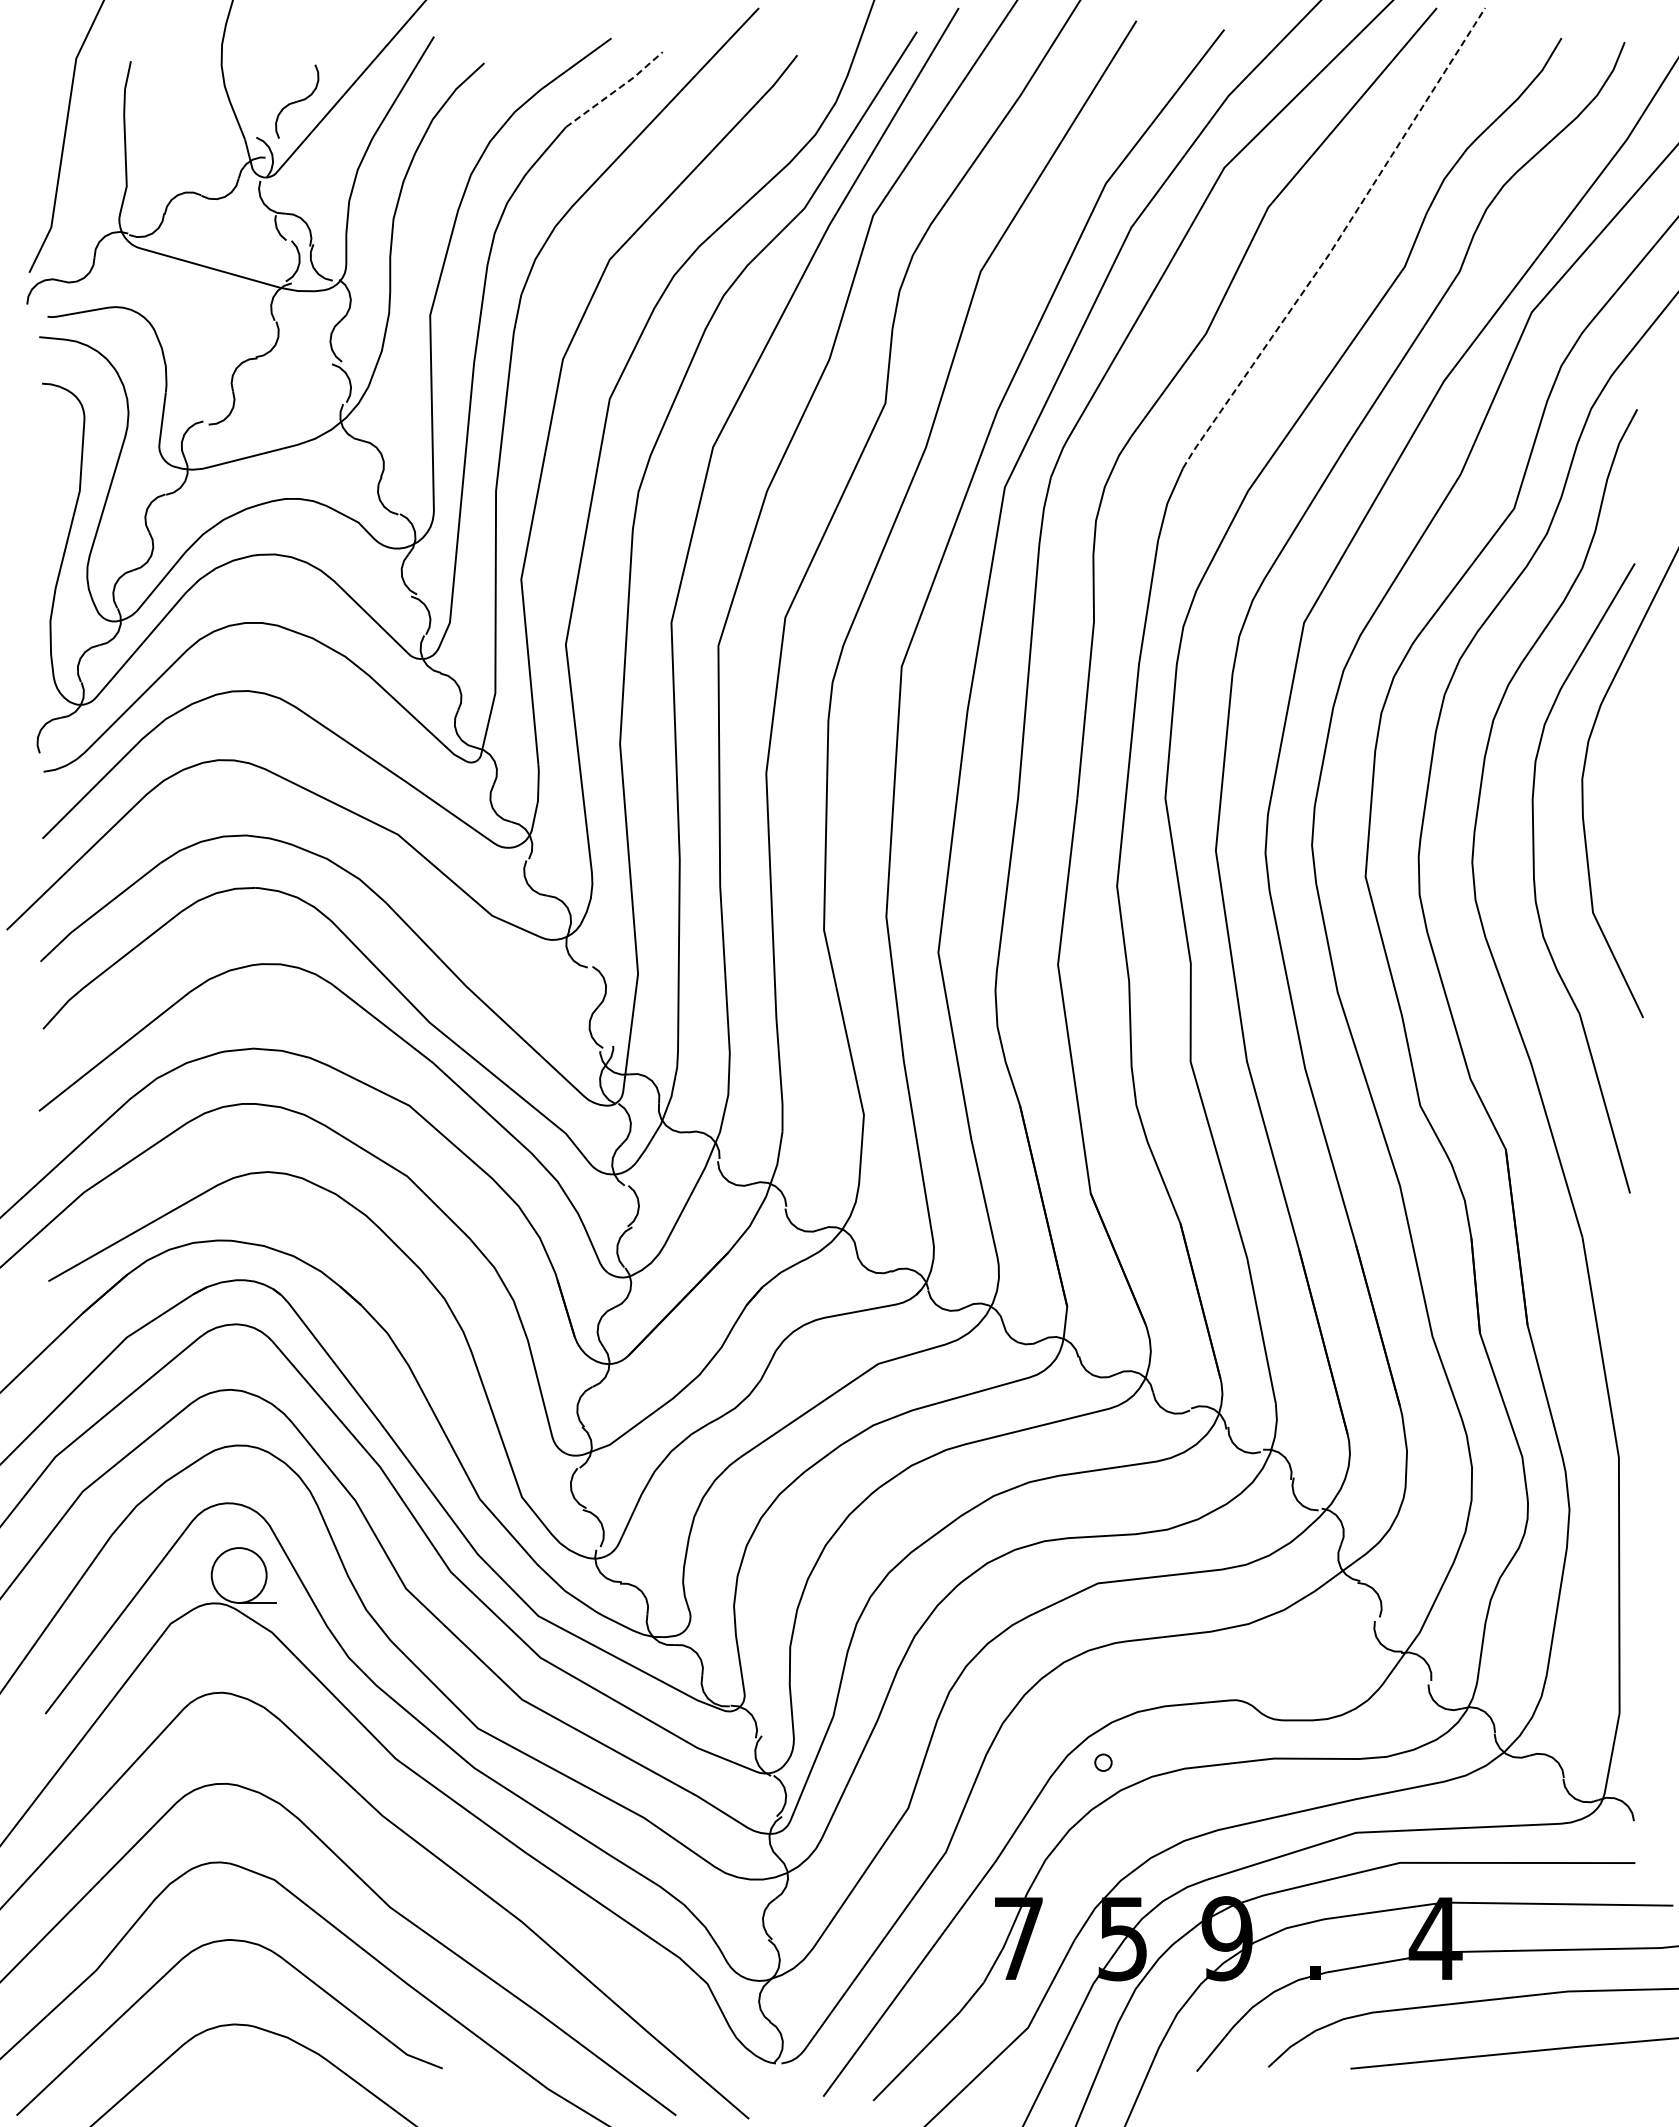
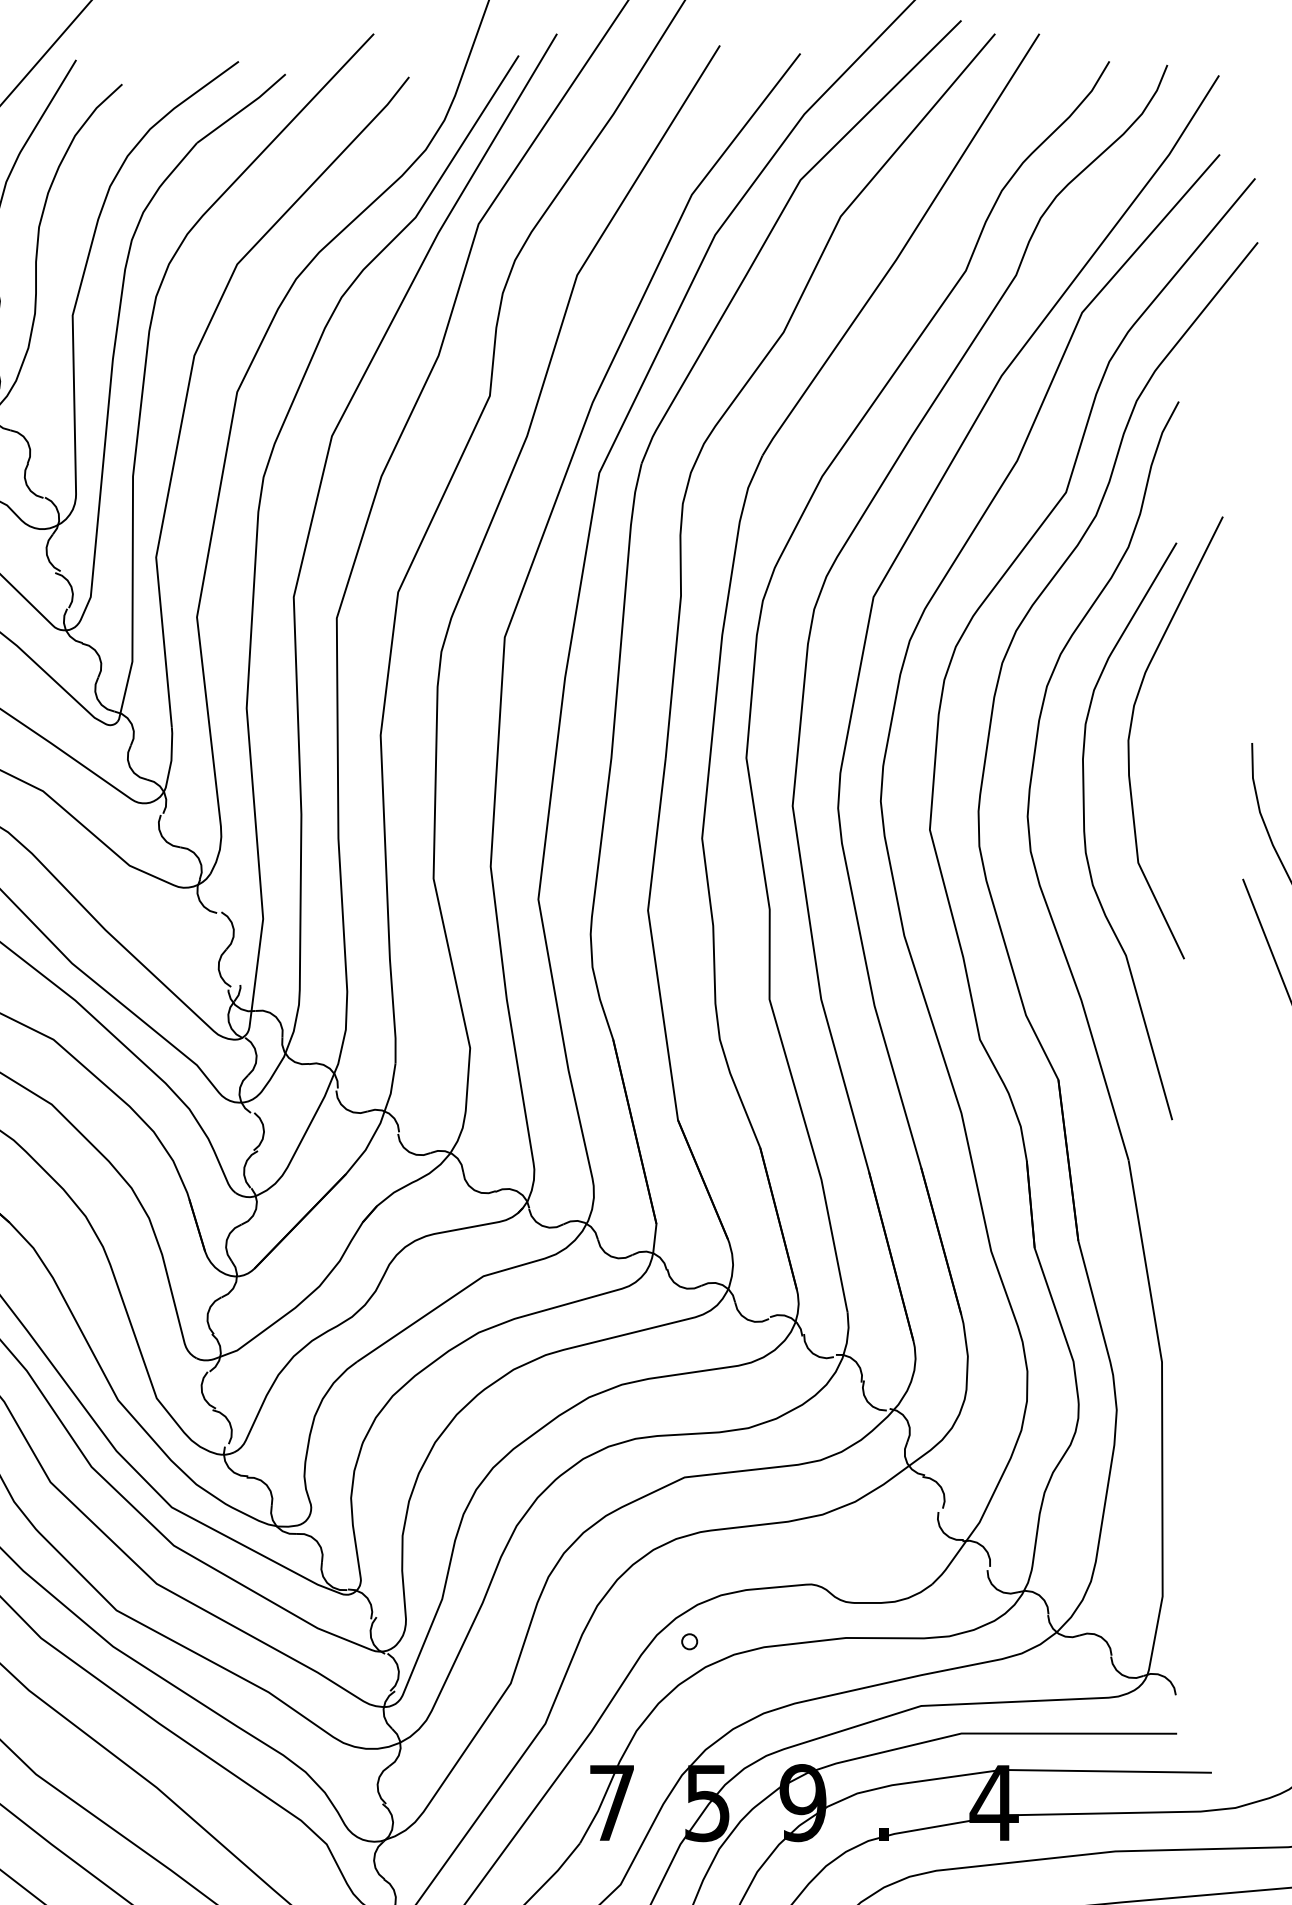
line: (616, 90) -> (243, 109), dashed -> solid
line: (1337, 241) -> (904, 247), dashed -> solid

